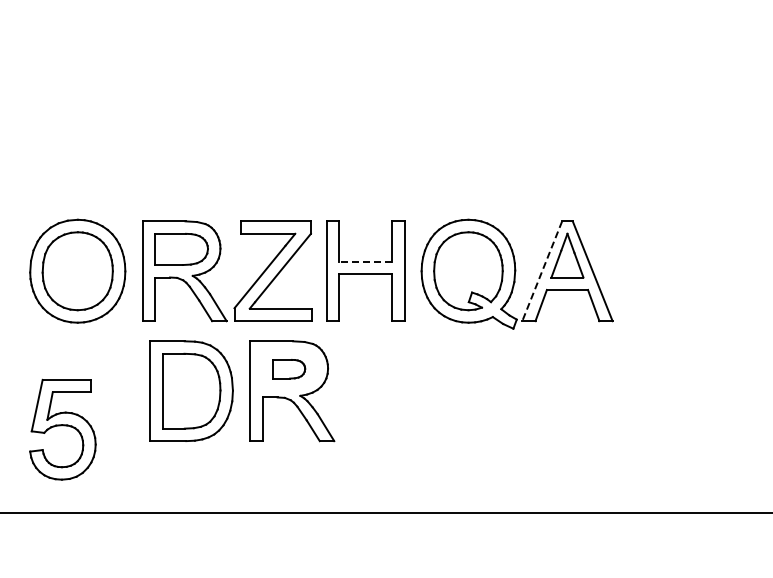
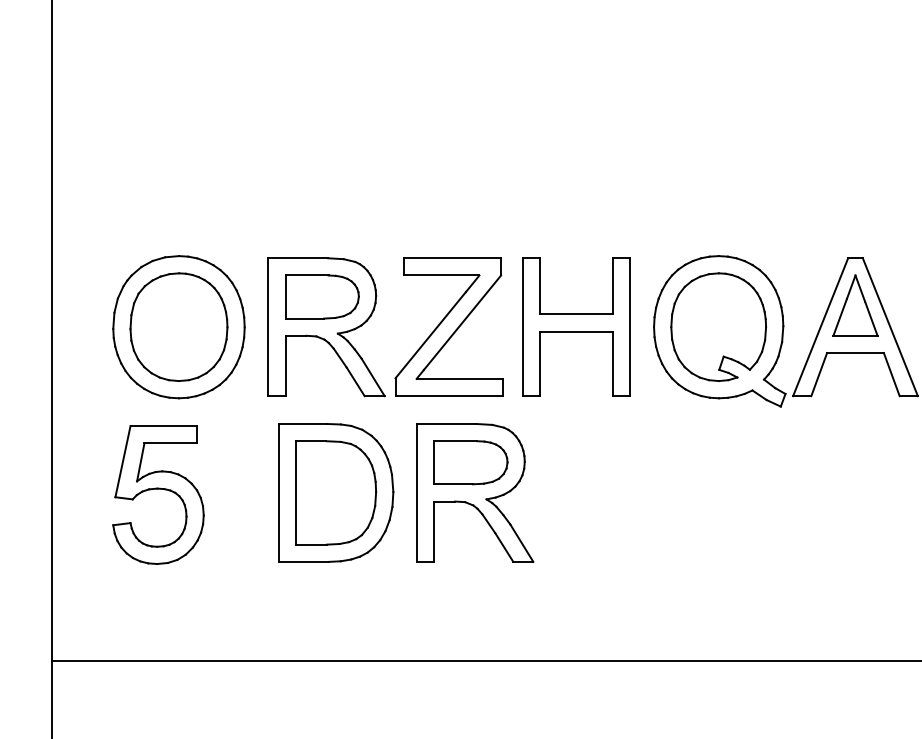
line: (365, 261) -> (576, 313), dashed -> solid
line: (542, 271) -> (821, 327), dashed -> solid
part: (289, 368) -> (471, 461), size x1.67
part: (62, 429) -> (157, 494), moved

